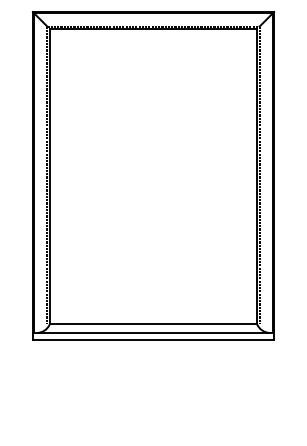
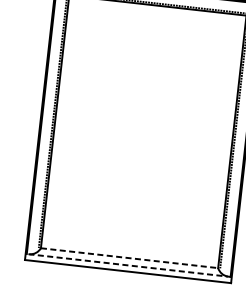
line: (153, 324) -> (129, 258), solid -> dashed
line: (153, 332) -> (128, 265), solid -> dashed

